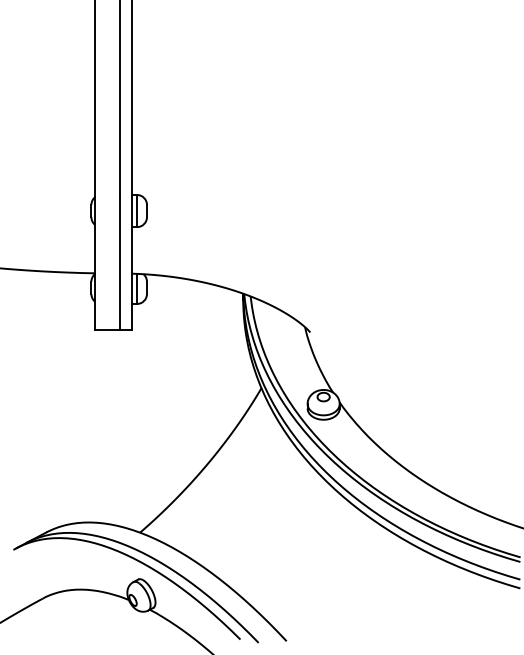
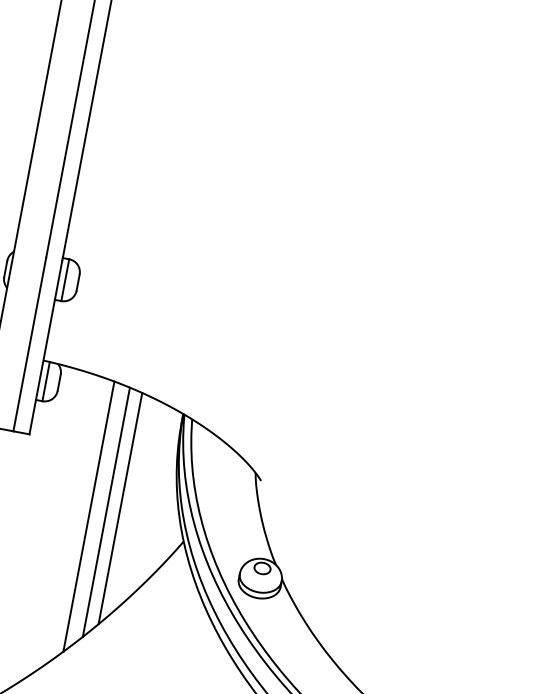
line: (209, 372) -> (119, 508), added
line: (200, 376) -> (107, 511), added
line: (187, 382) -> (88, 515), added

